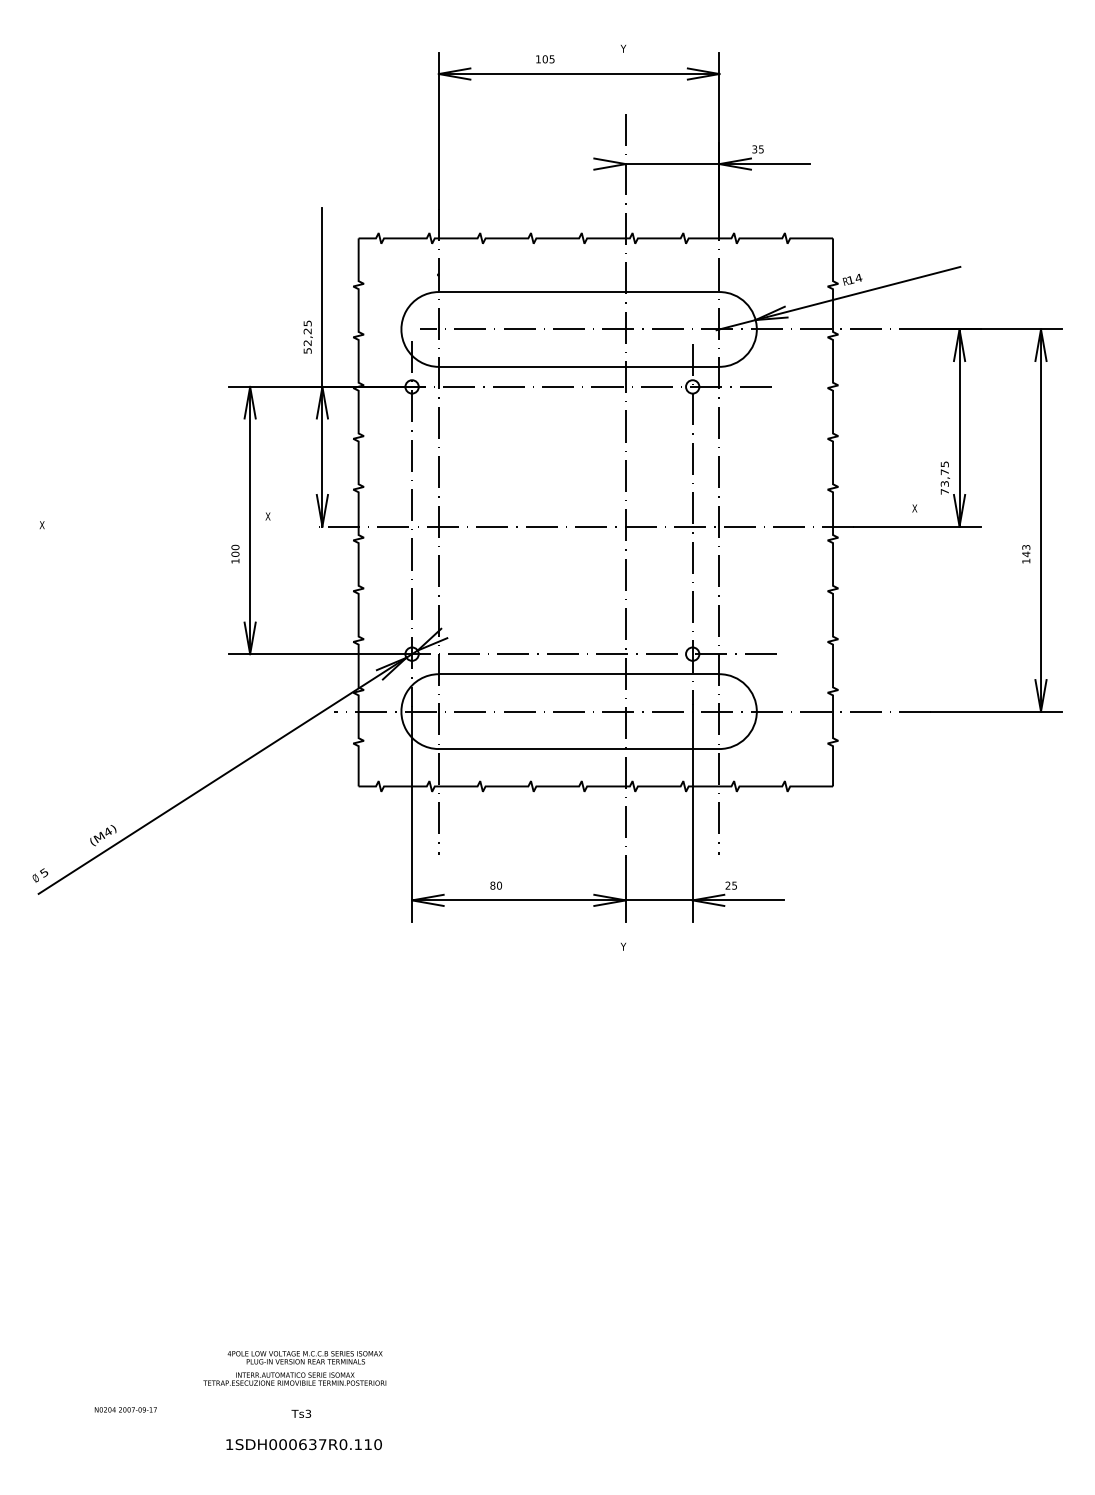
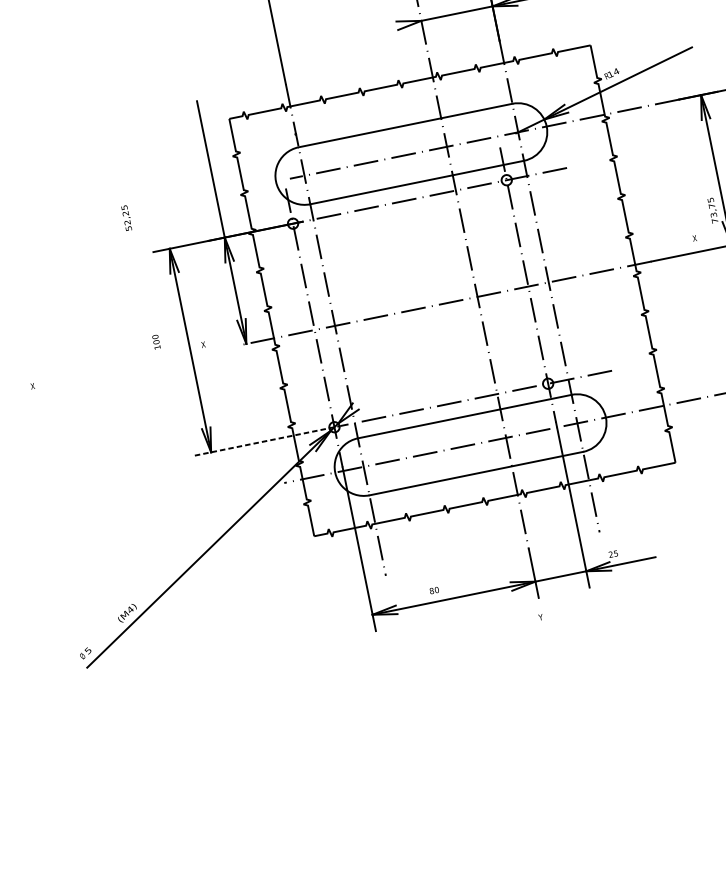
text: (307, 336) -> (126, 217), moved
text: (235, 553) -> (156, 341), moved
line: (324, 654) -> (267, 441), solid -> dashed

